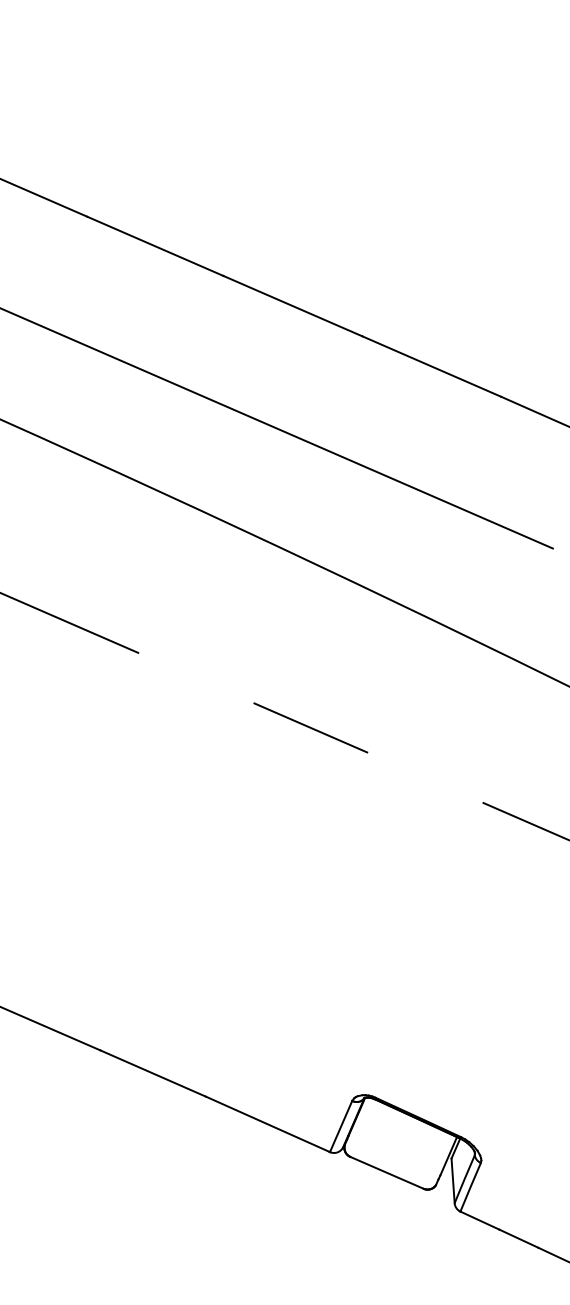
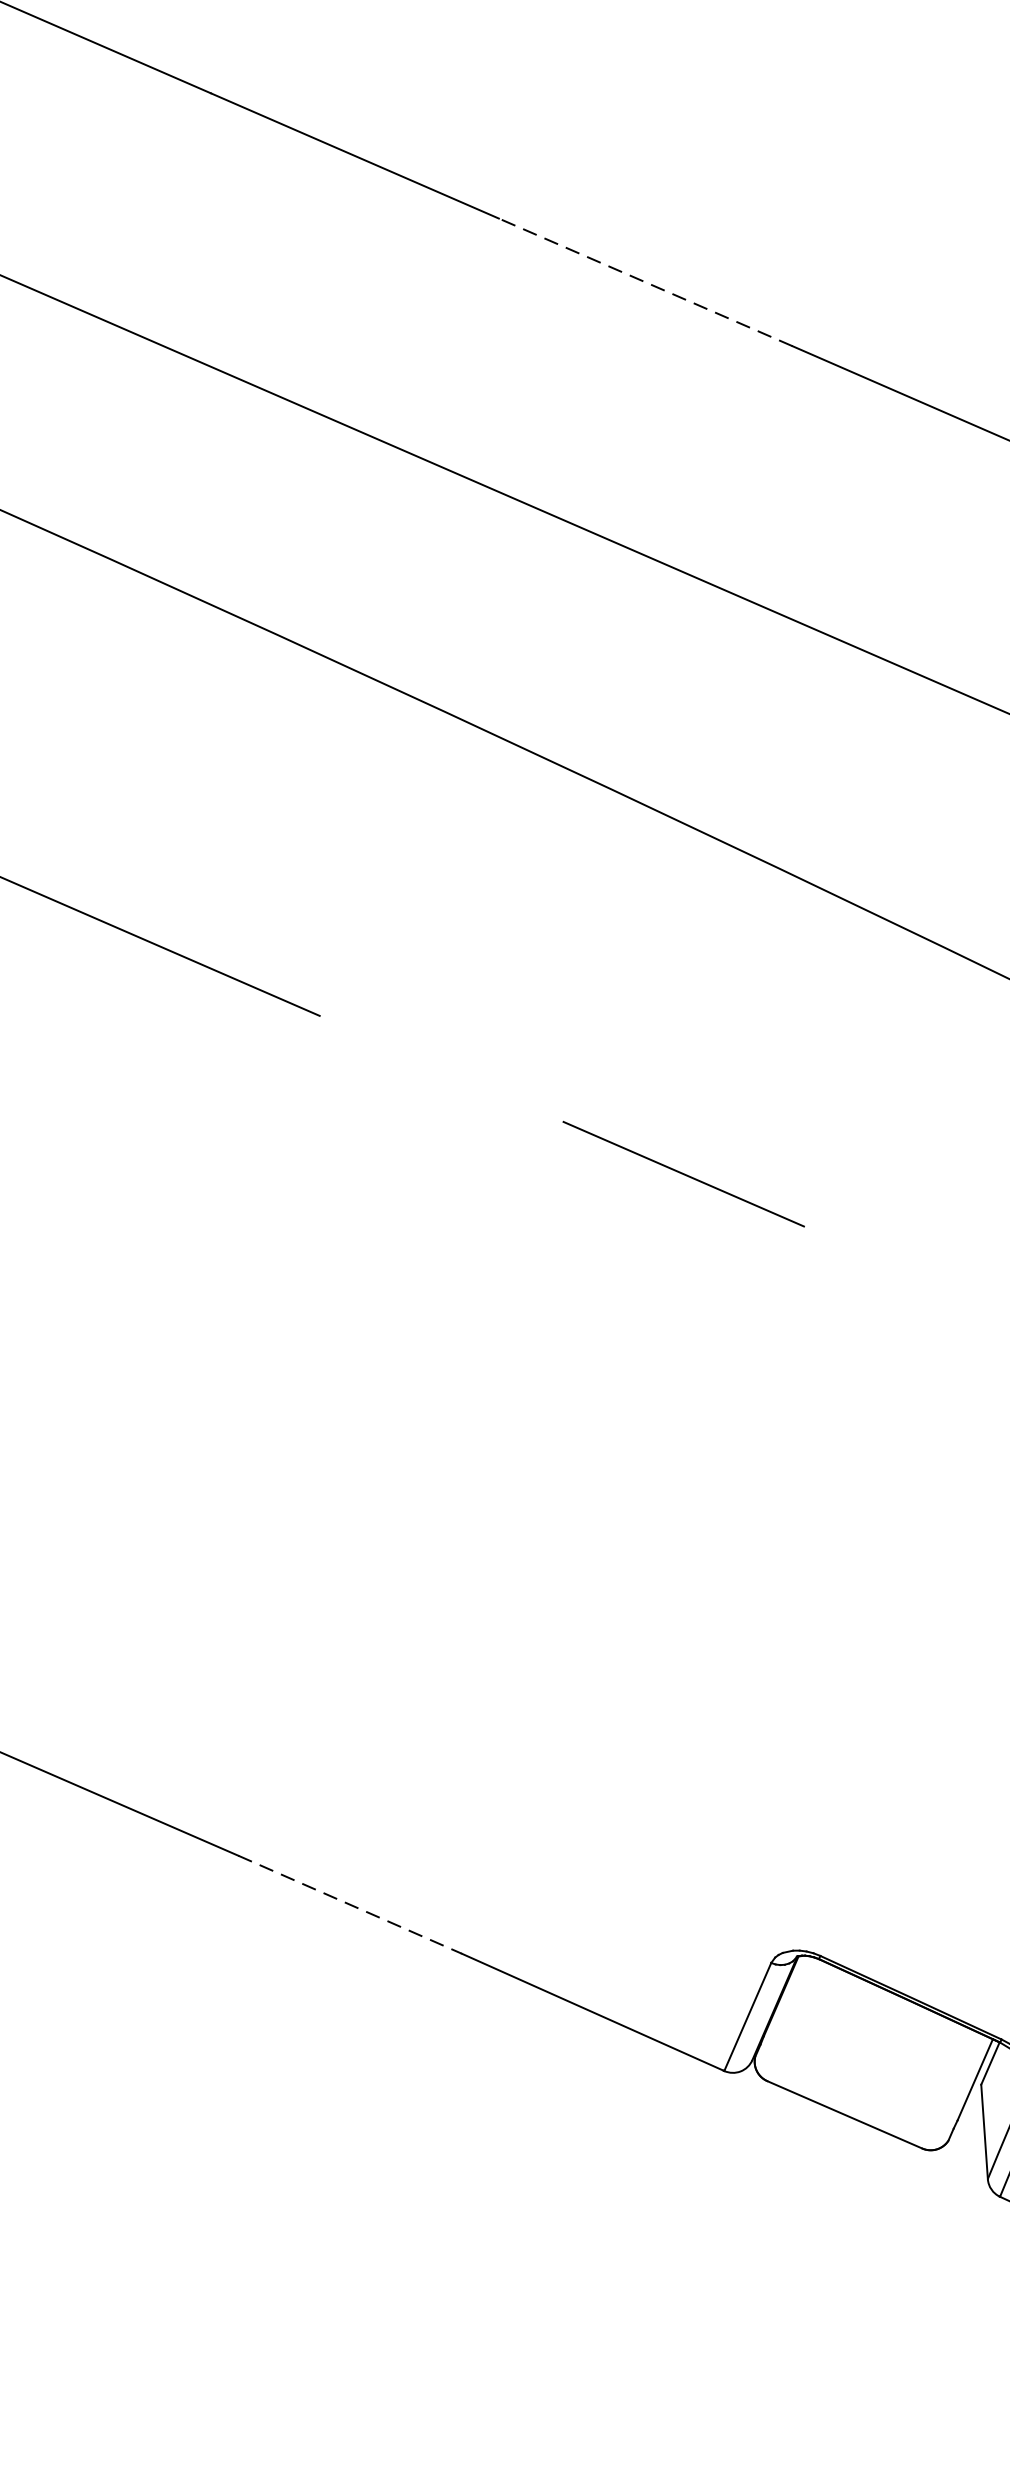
line: (292, 306) -> (645, 283), solid -> dashed
line: (153, 1073) -> (351, 1904), solid -> dashed

